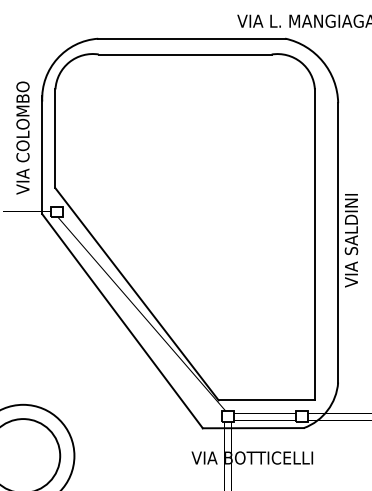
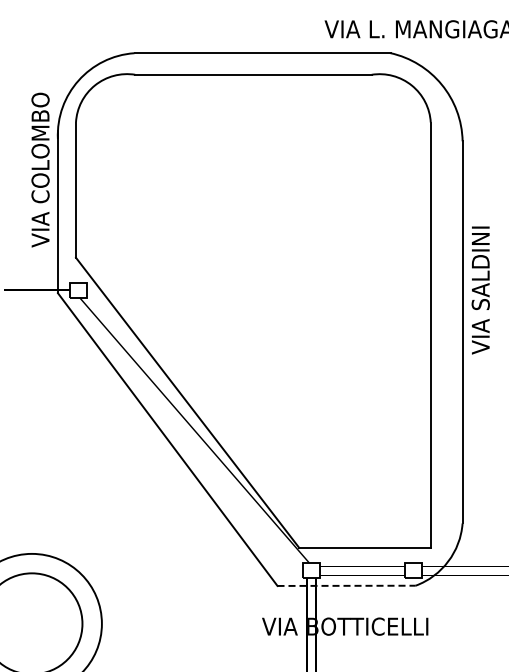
text: (22, 137) -> (40, 169), moved
text: (351, 240) -> (480, 290), moved
line: (254, 427) -> (347, 585), solid -> dashed

